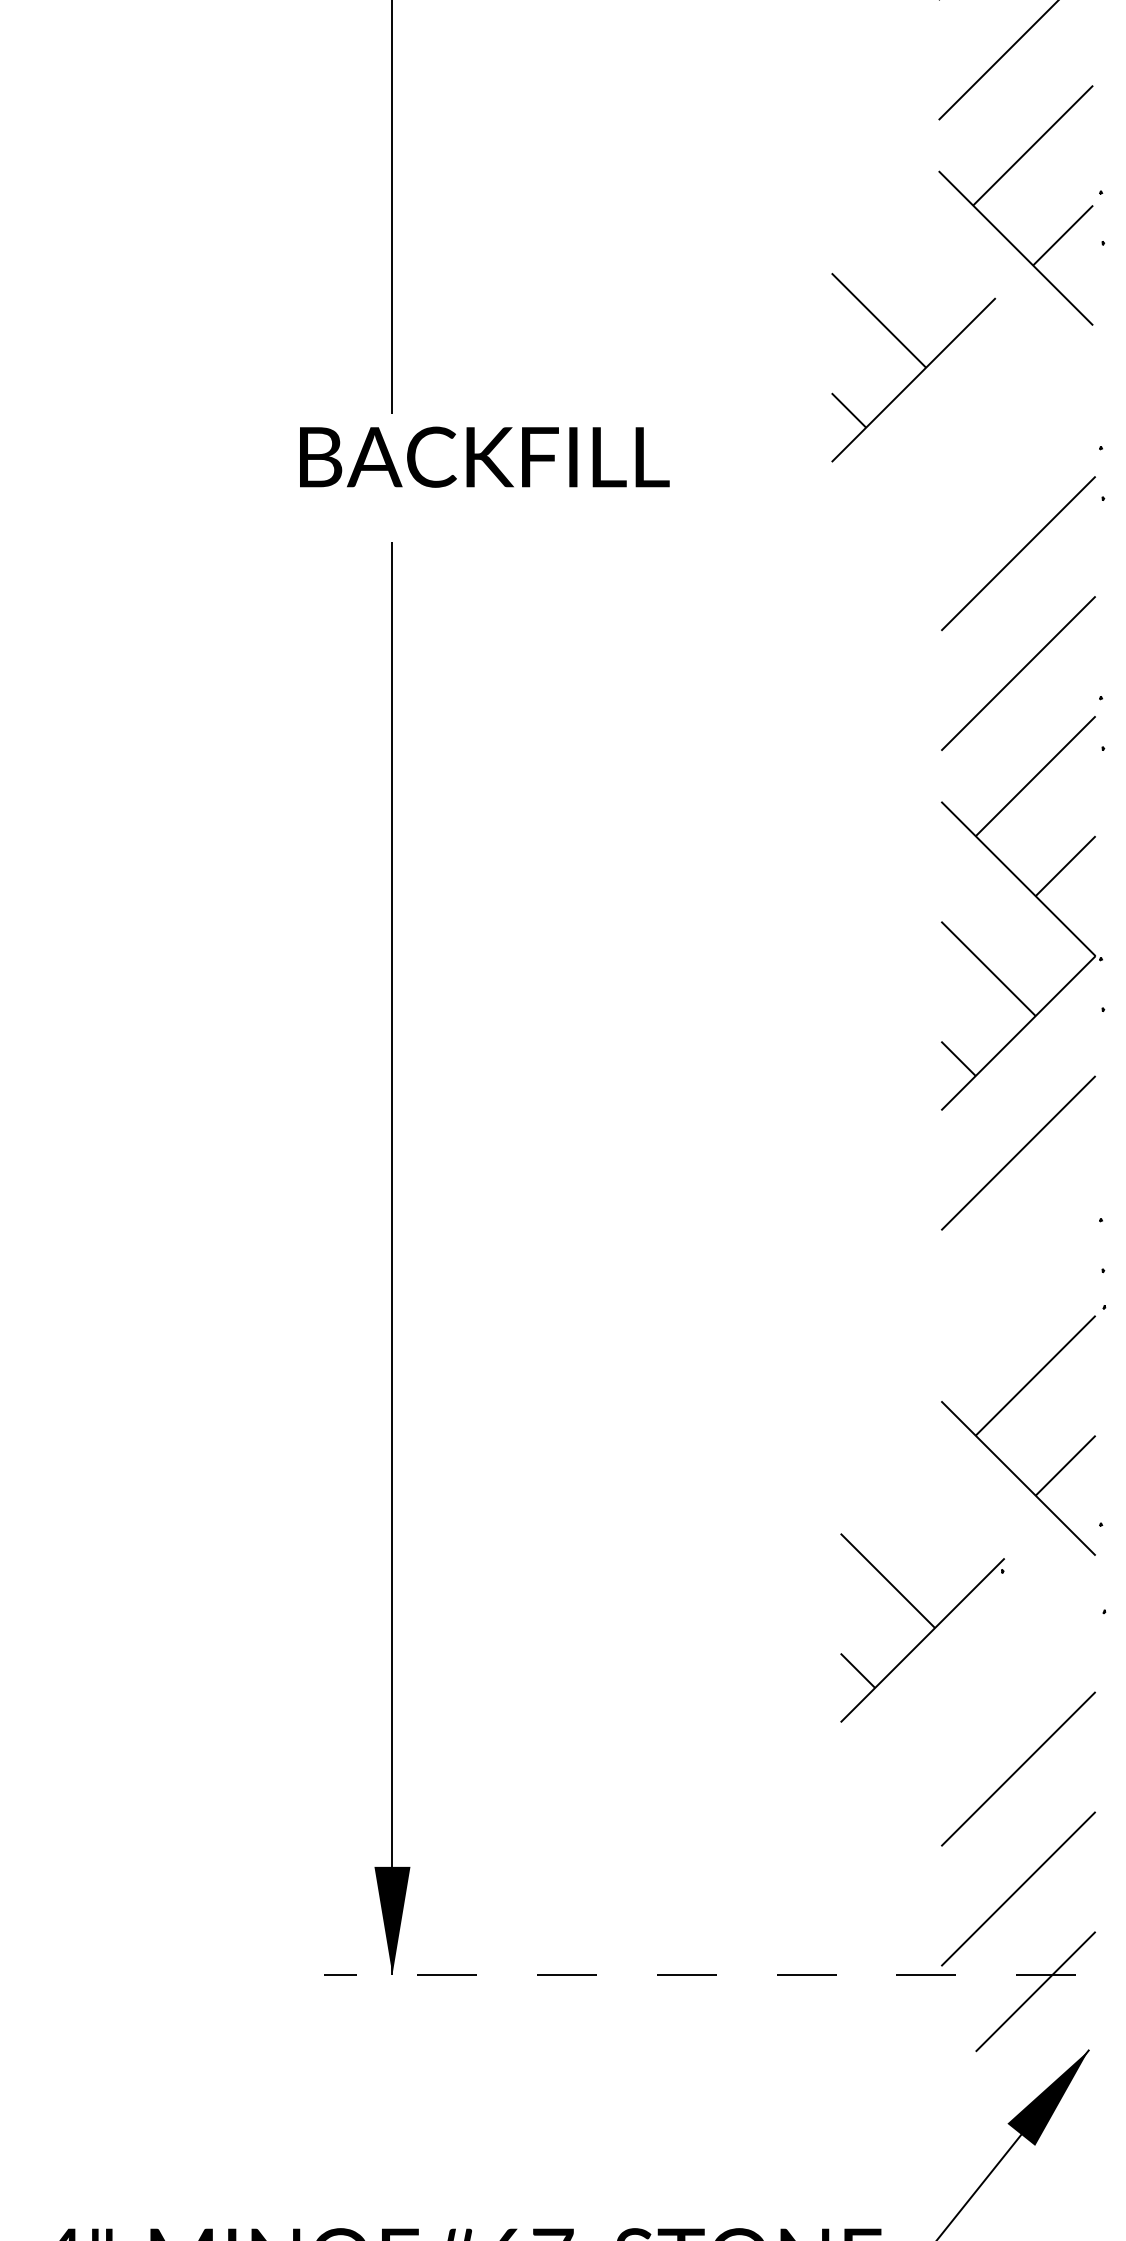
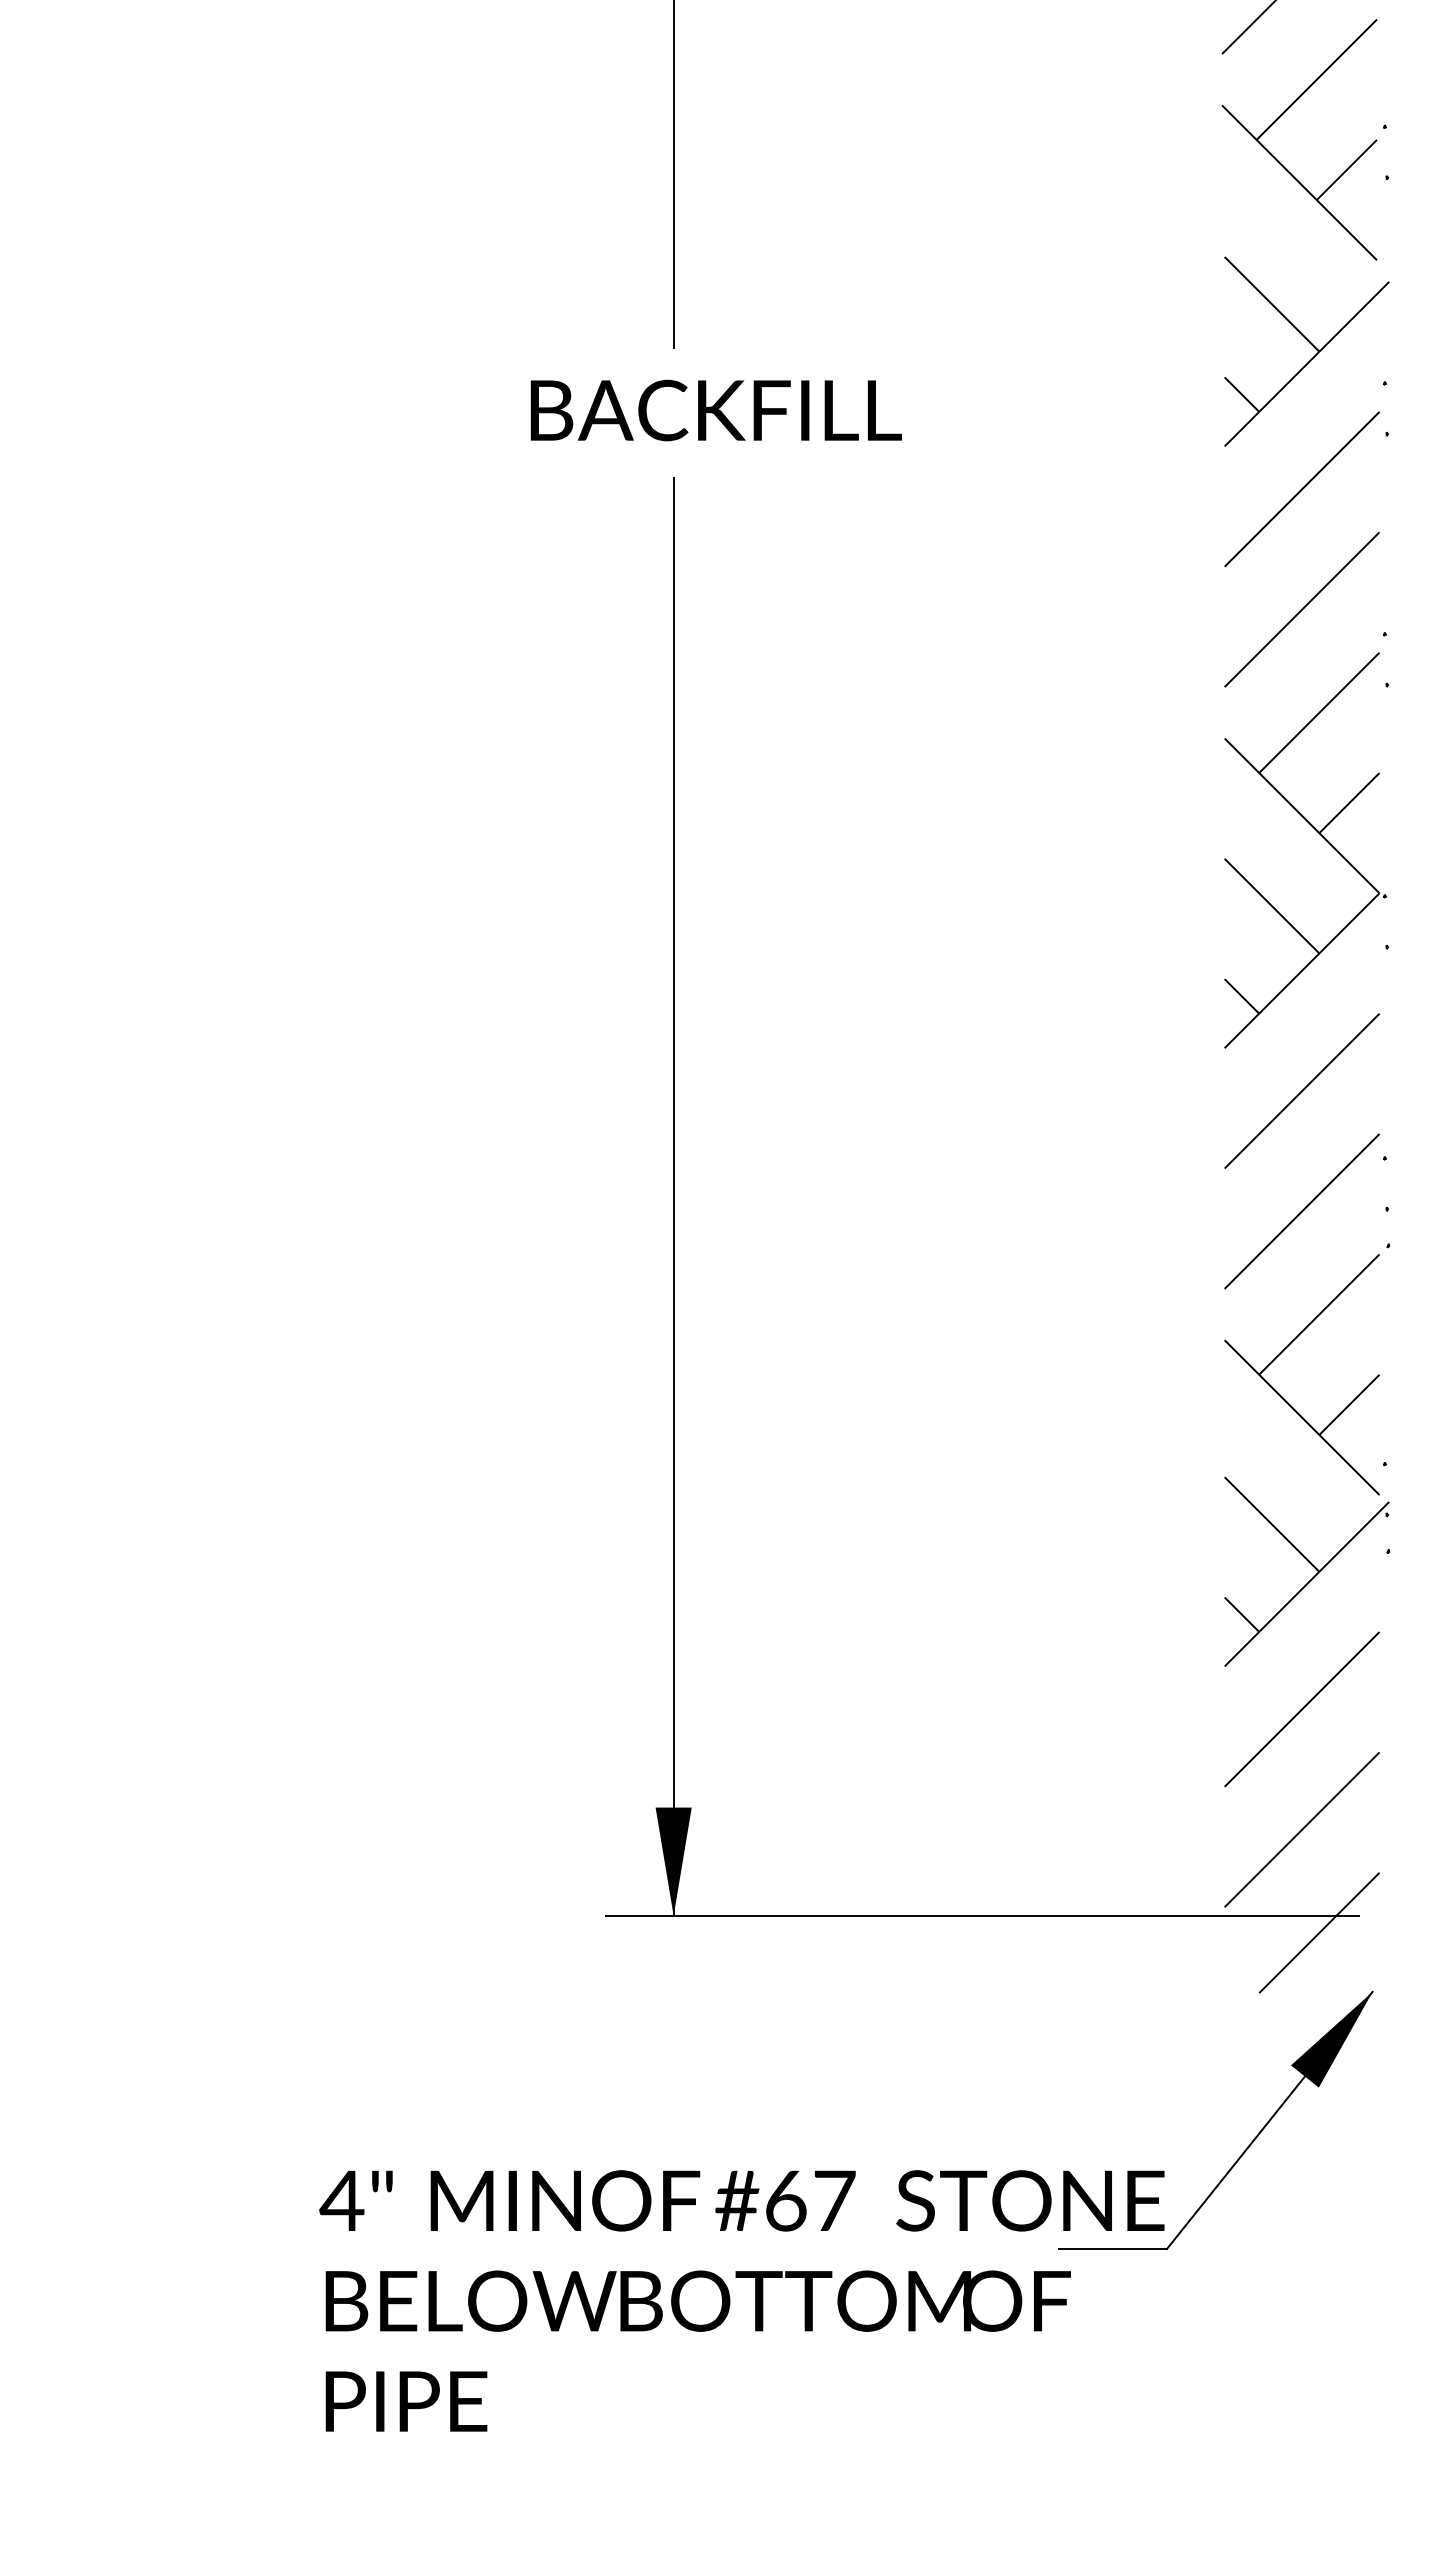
part: (918, 361) -> (1311, 345), moved
text: (483, 457) -> (715, 410), moved
line: (1017, 1273) -> (1301, 1211), added
part: (927, 1621) -> (1311, 1565), moved
line: (700, 1974) -> (982, 1915), dashed -> solid

